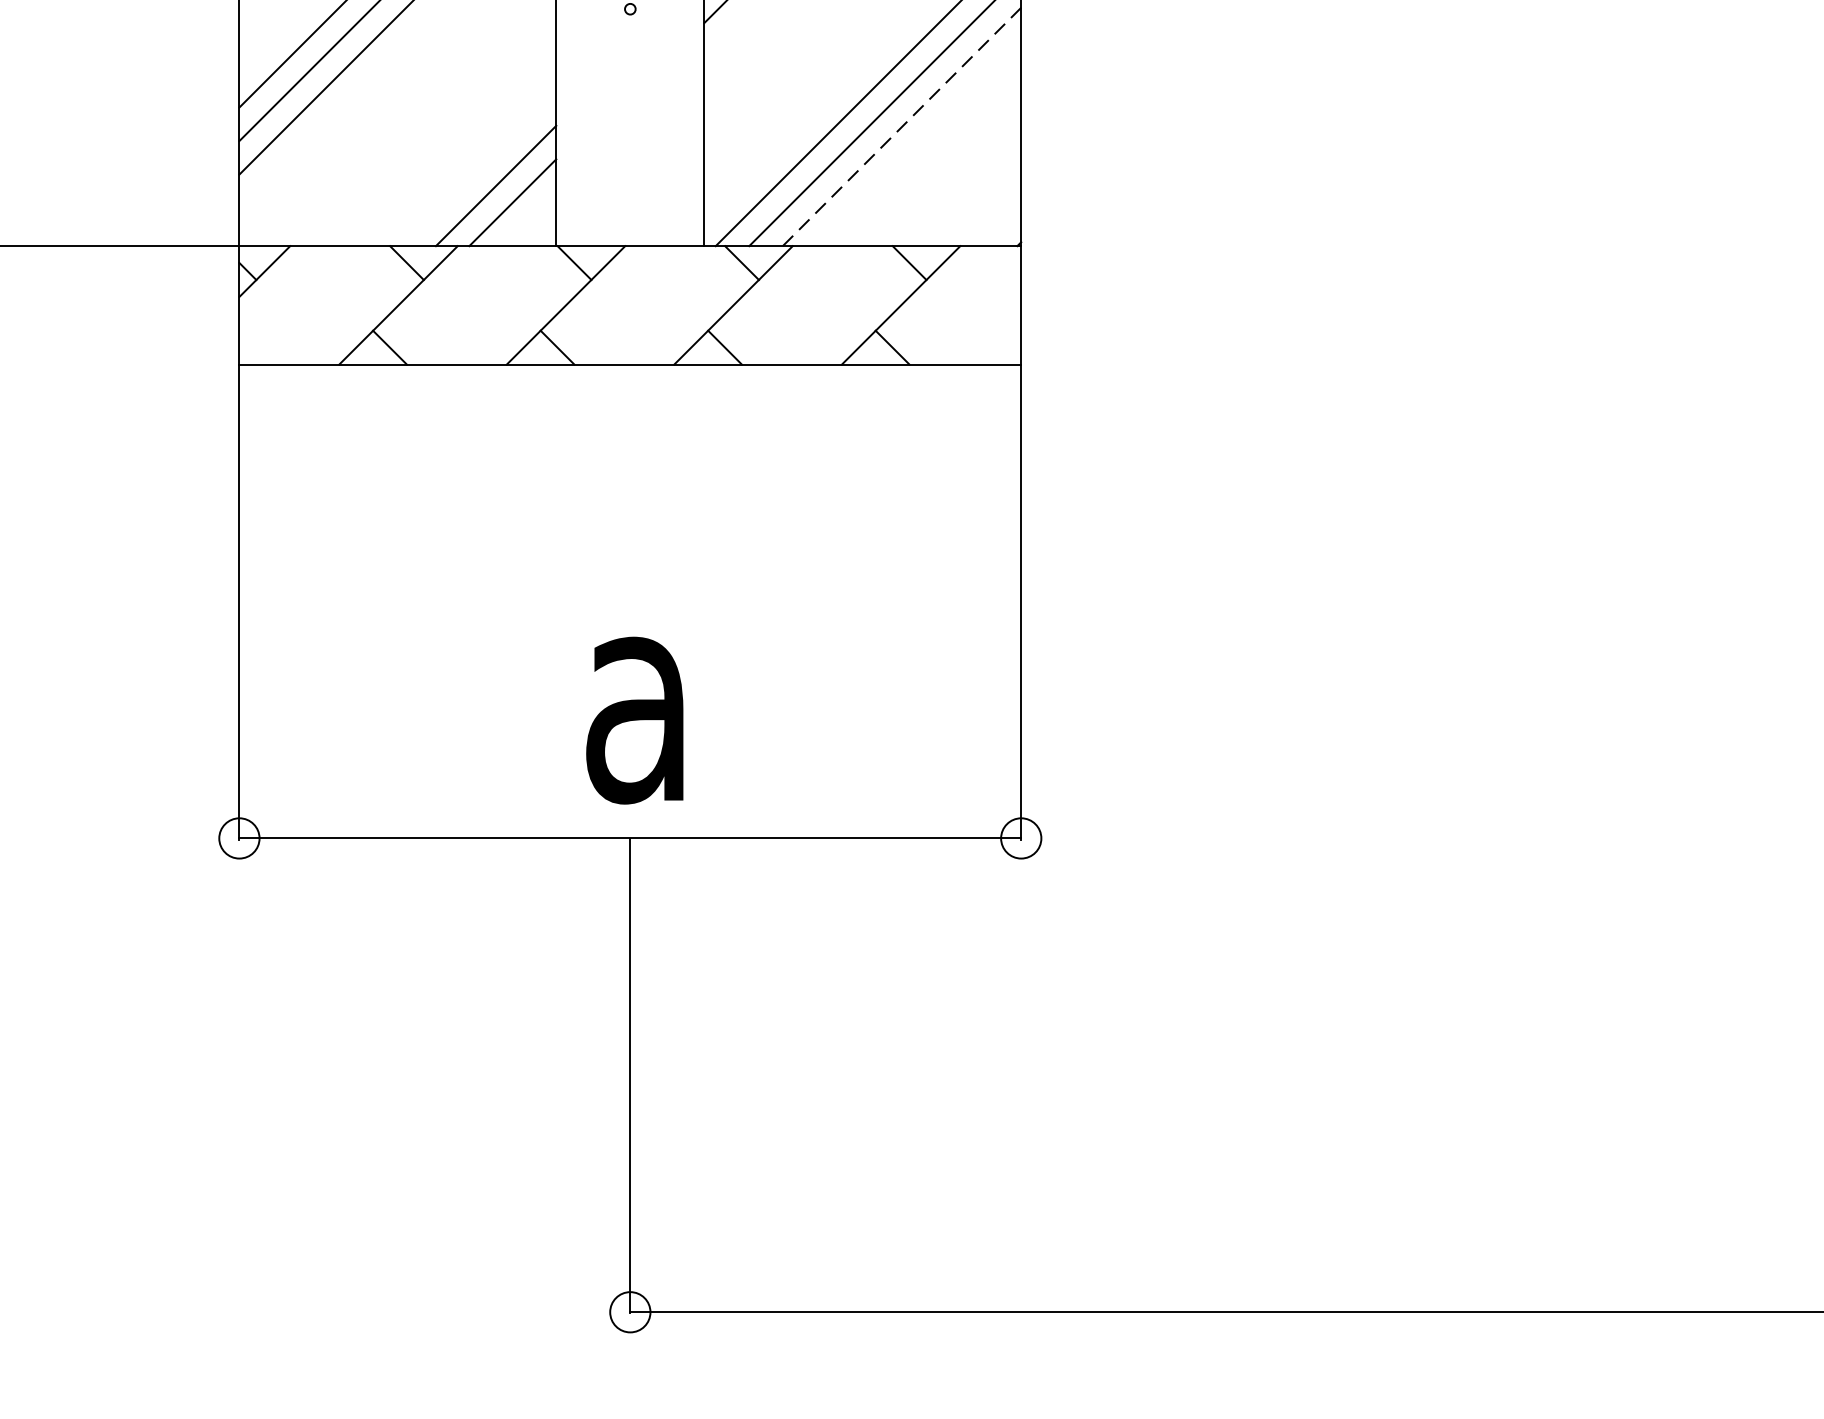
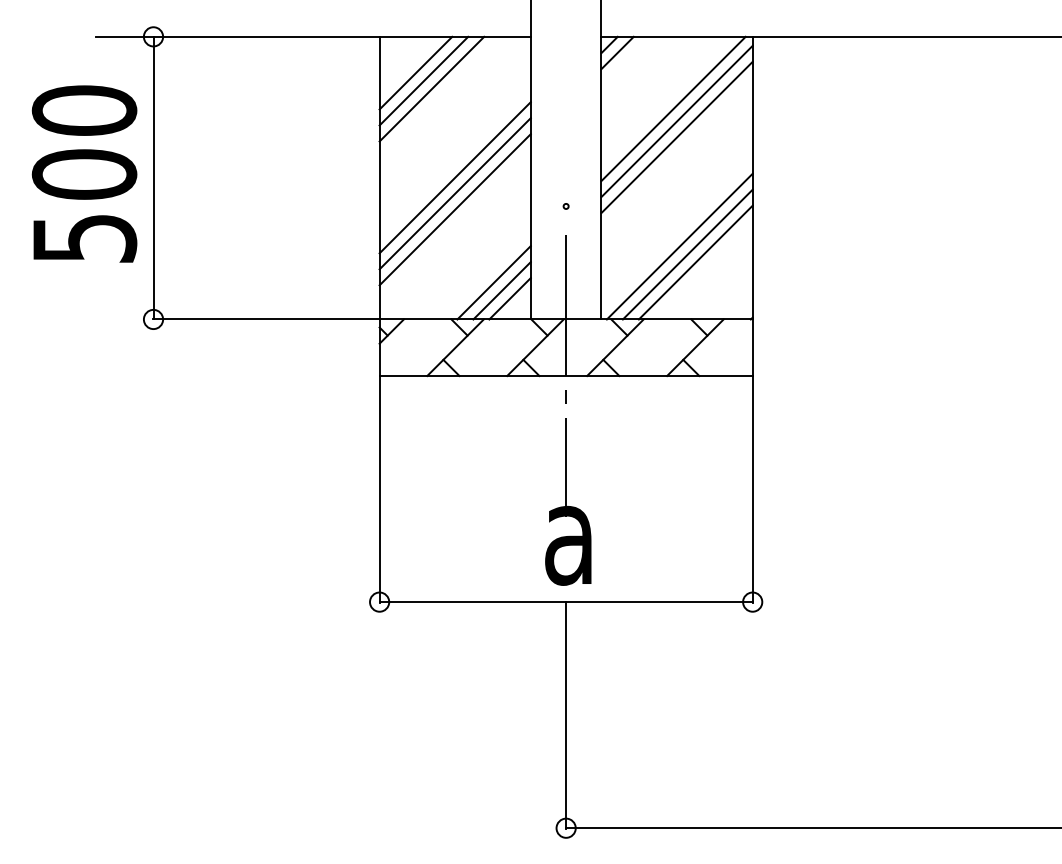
line: (903, 126) -> (696, 262), dashed -> solid
line: (478, 168) -> (493, 282), added
line: (631, 363) -> (566, 375), added

